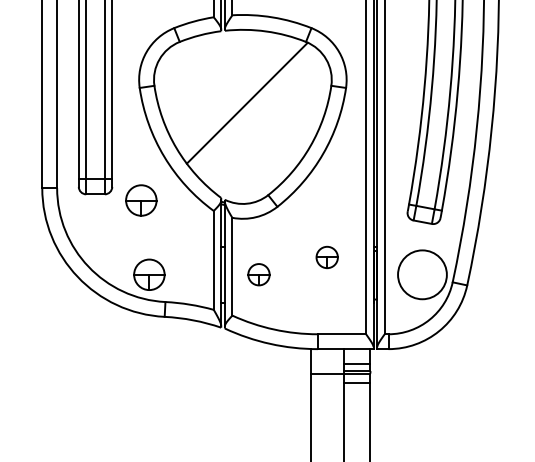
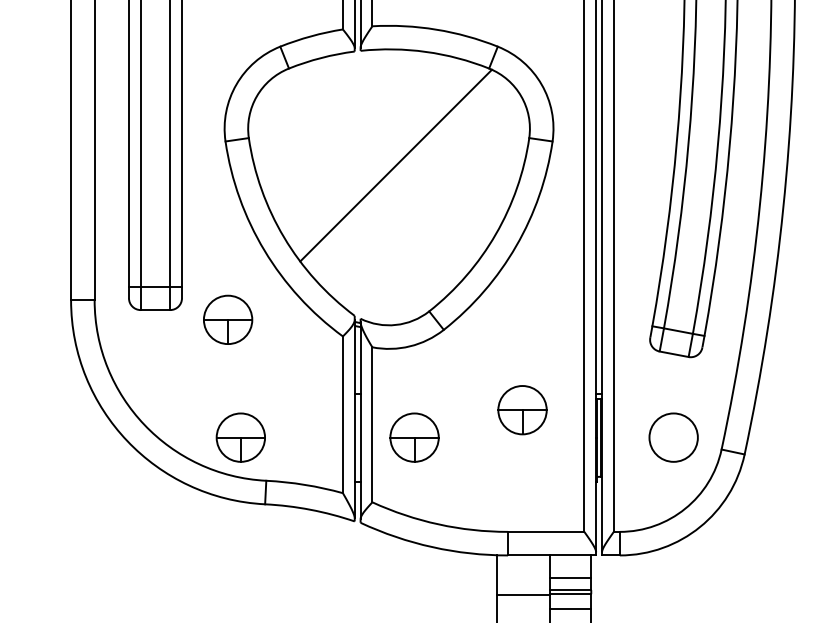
part: (327, 257) -> (523, 410), size x1.43
part: (258, 274) -> (413, 437), size x1.43
circle: (422, 274) -> (673, 437), size x0.62

